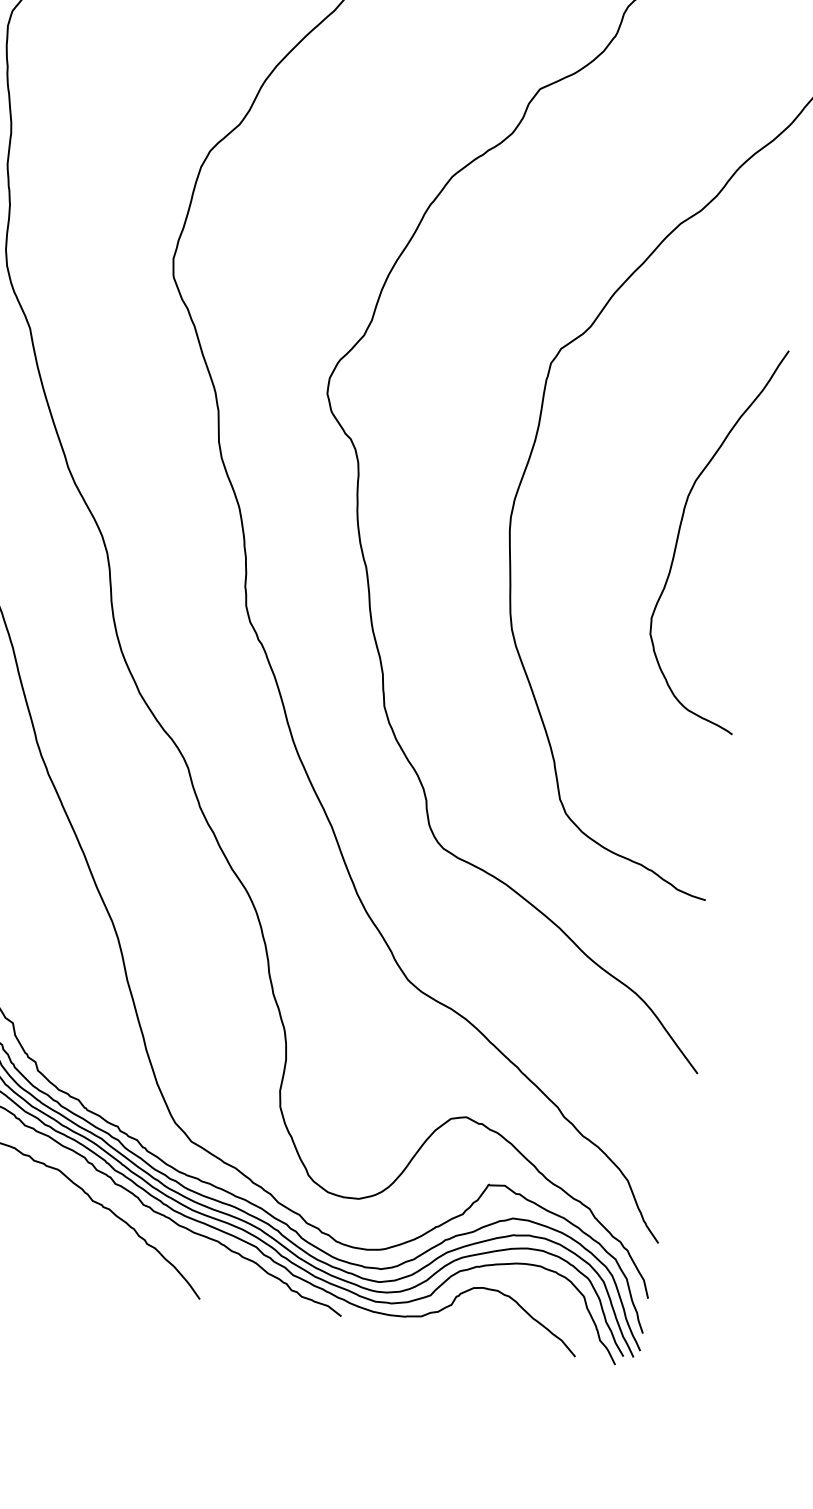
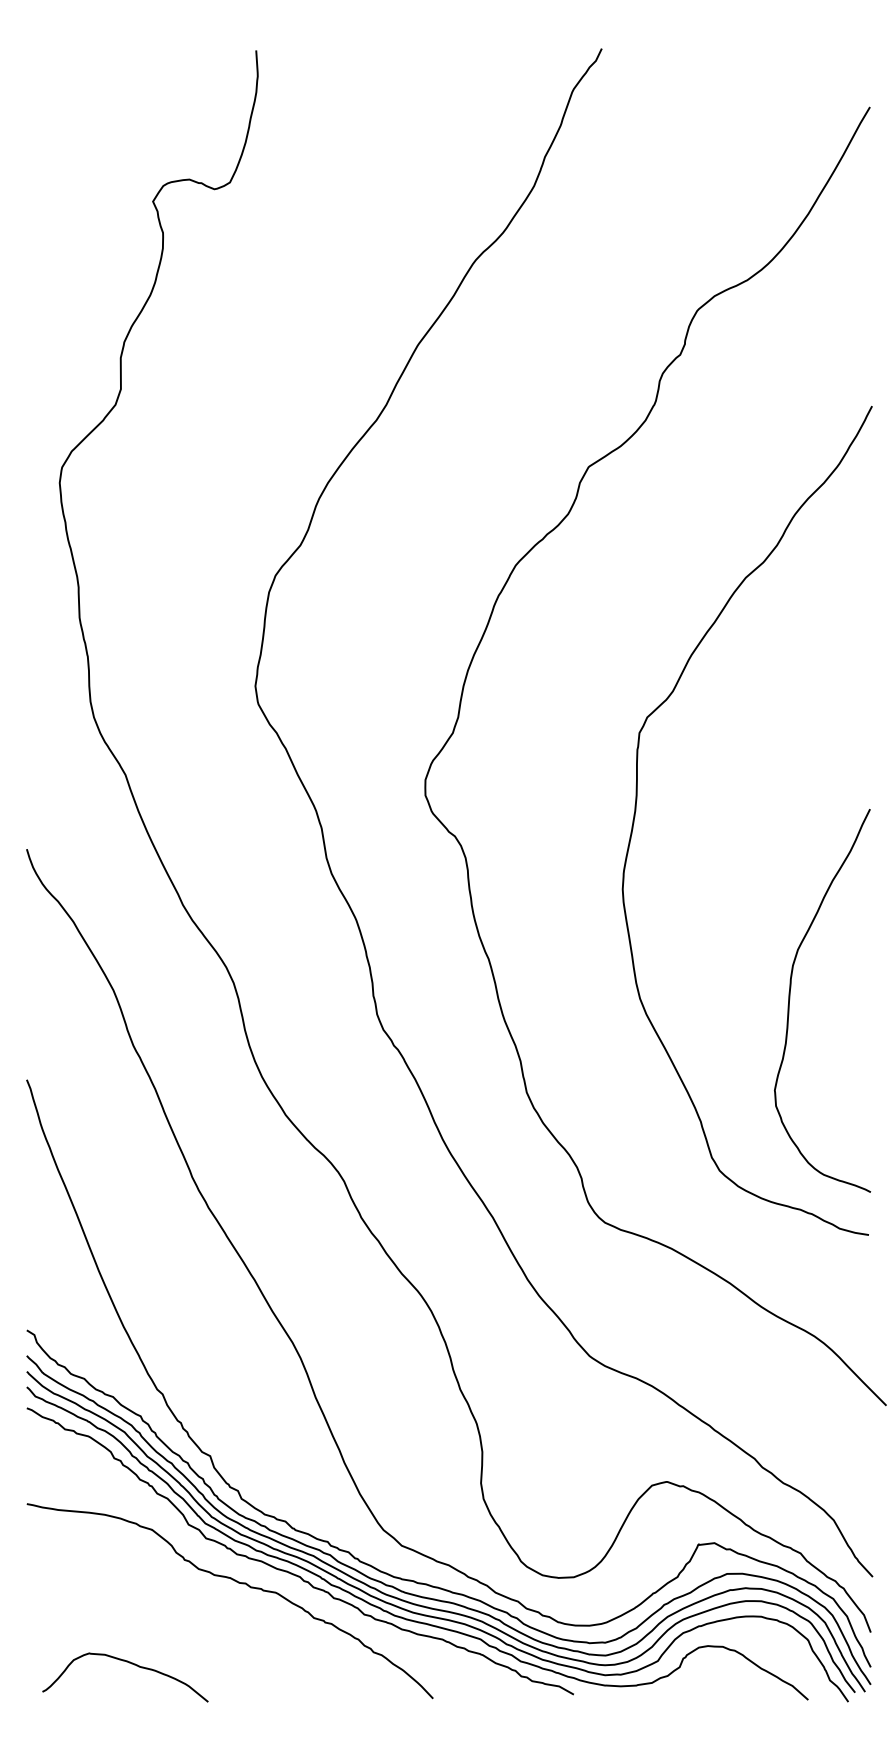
curve: (680, 529) -> (790, 999), moved

